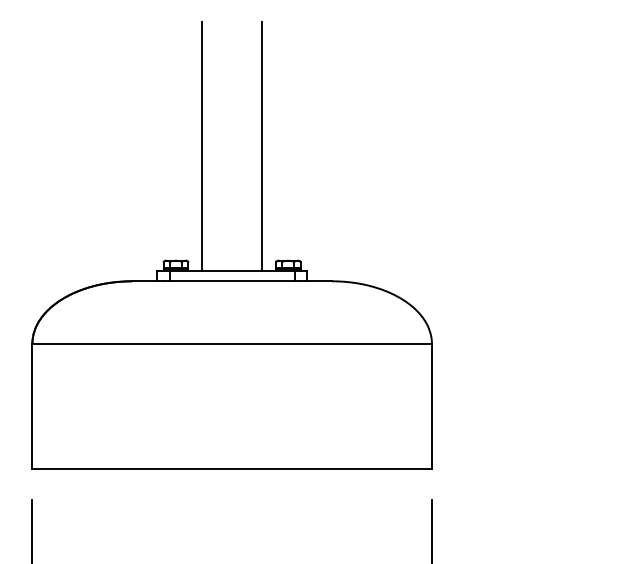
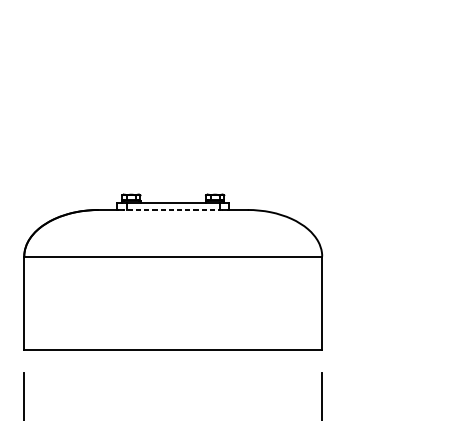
line: (202, 146) -> (151, 109), removed
line: (262, 146) -> (195, 109), removed
line: (231, 281) -> (172, 210), solid -> dashed

